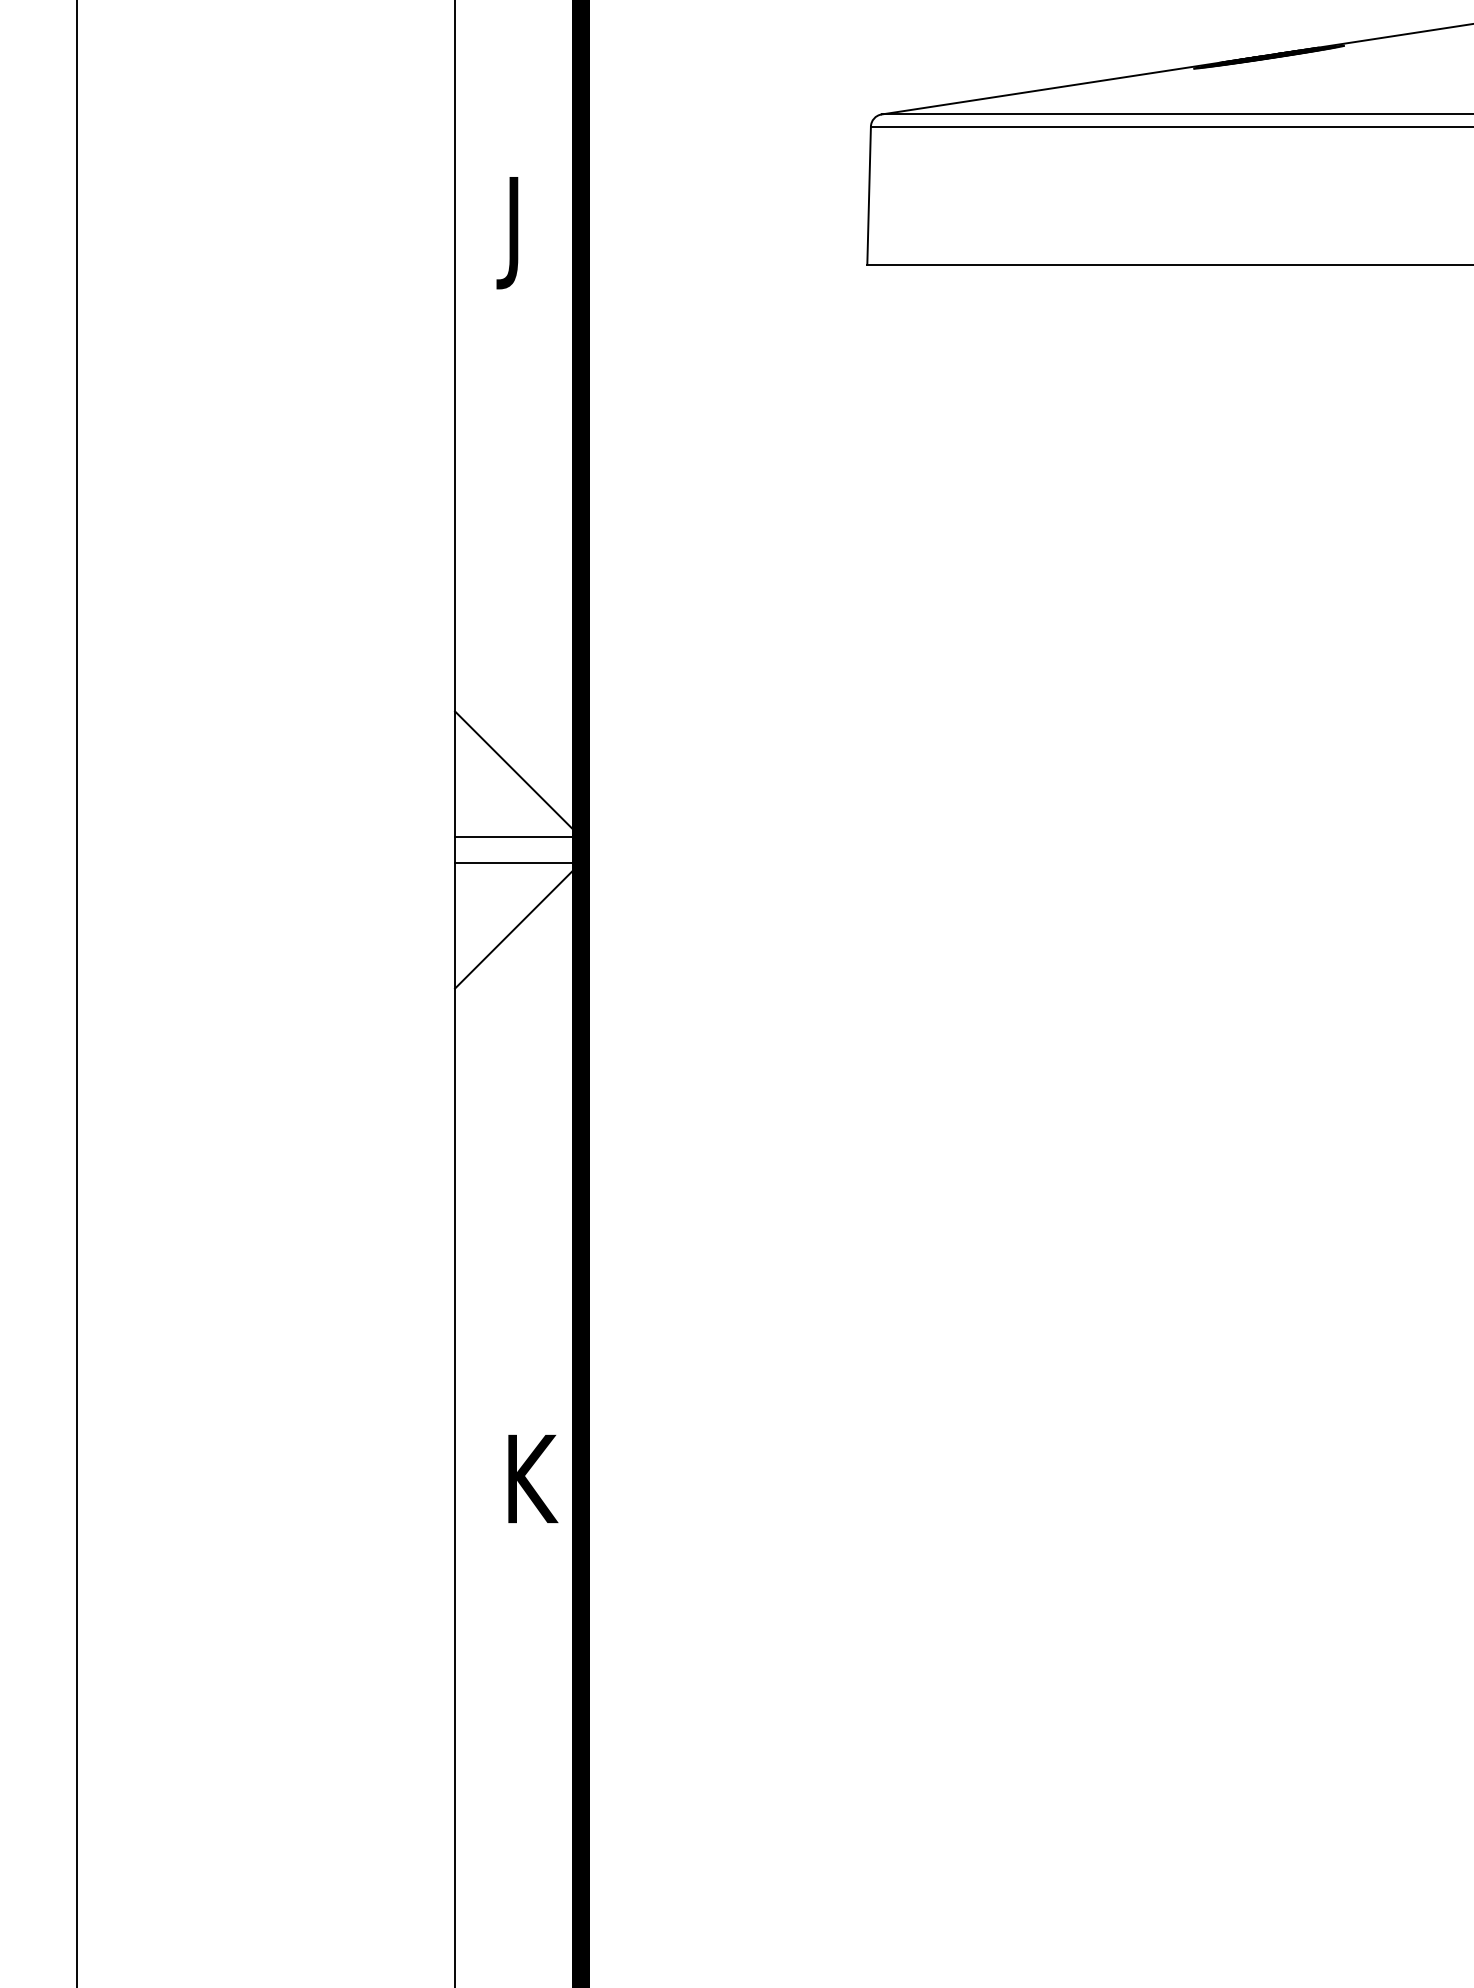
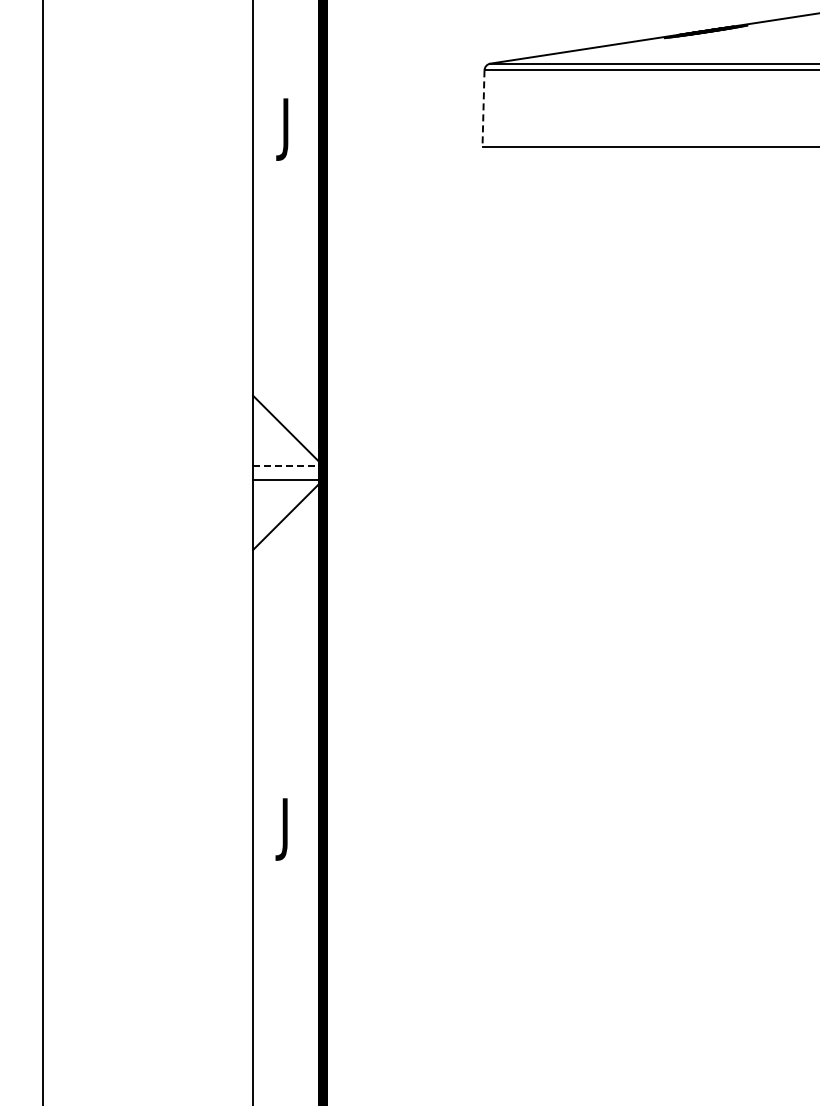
line: (869, 196) -> (483, 109), solid -> dashed
line: (518, 836) -> (288, 465), solid -> dashed
text: (525, 1490) -> (292, 829), K -> J

